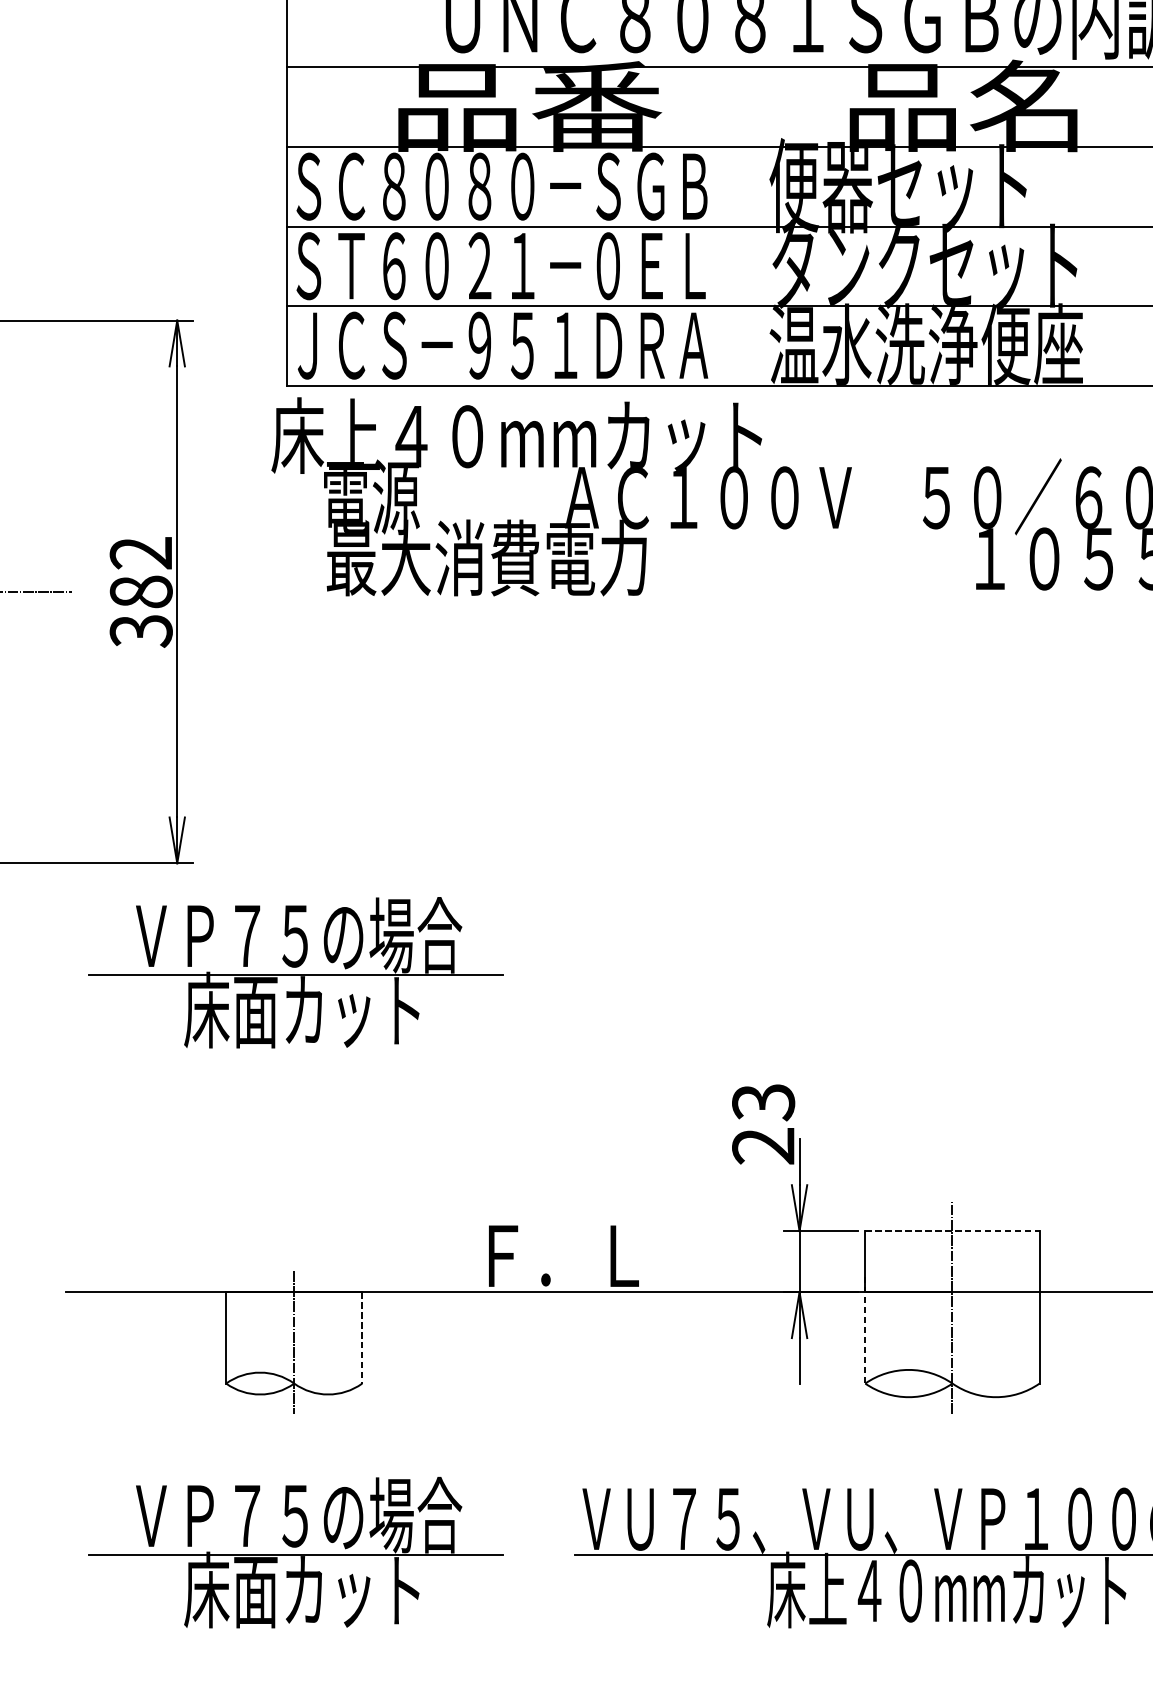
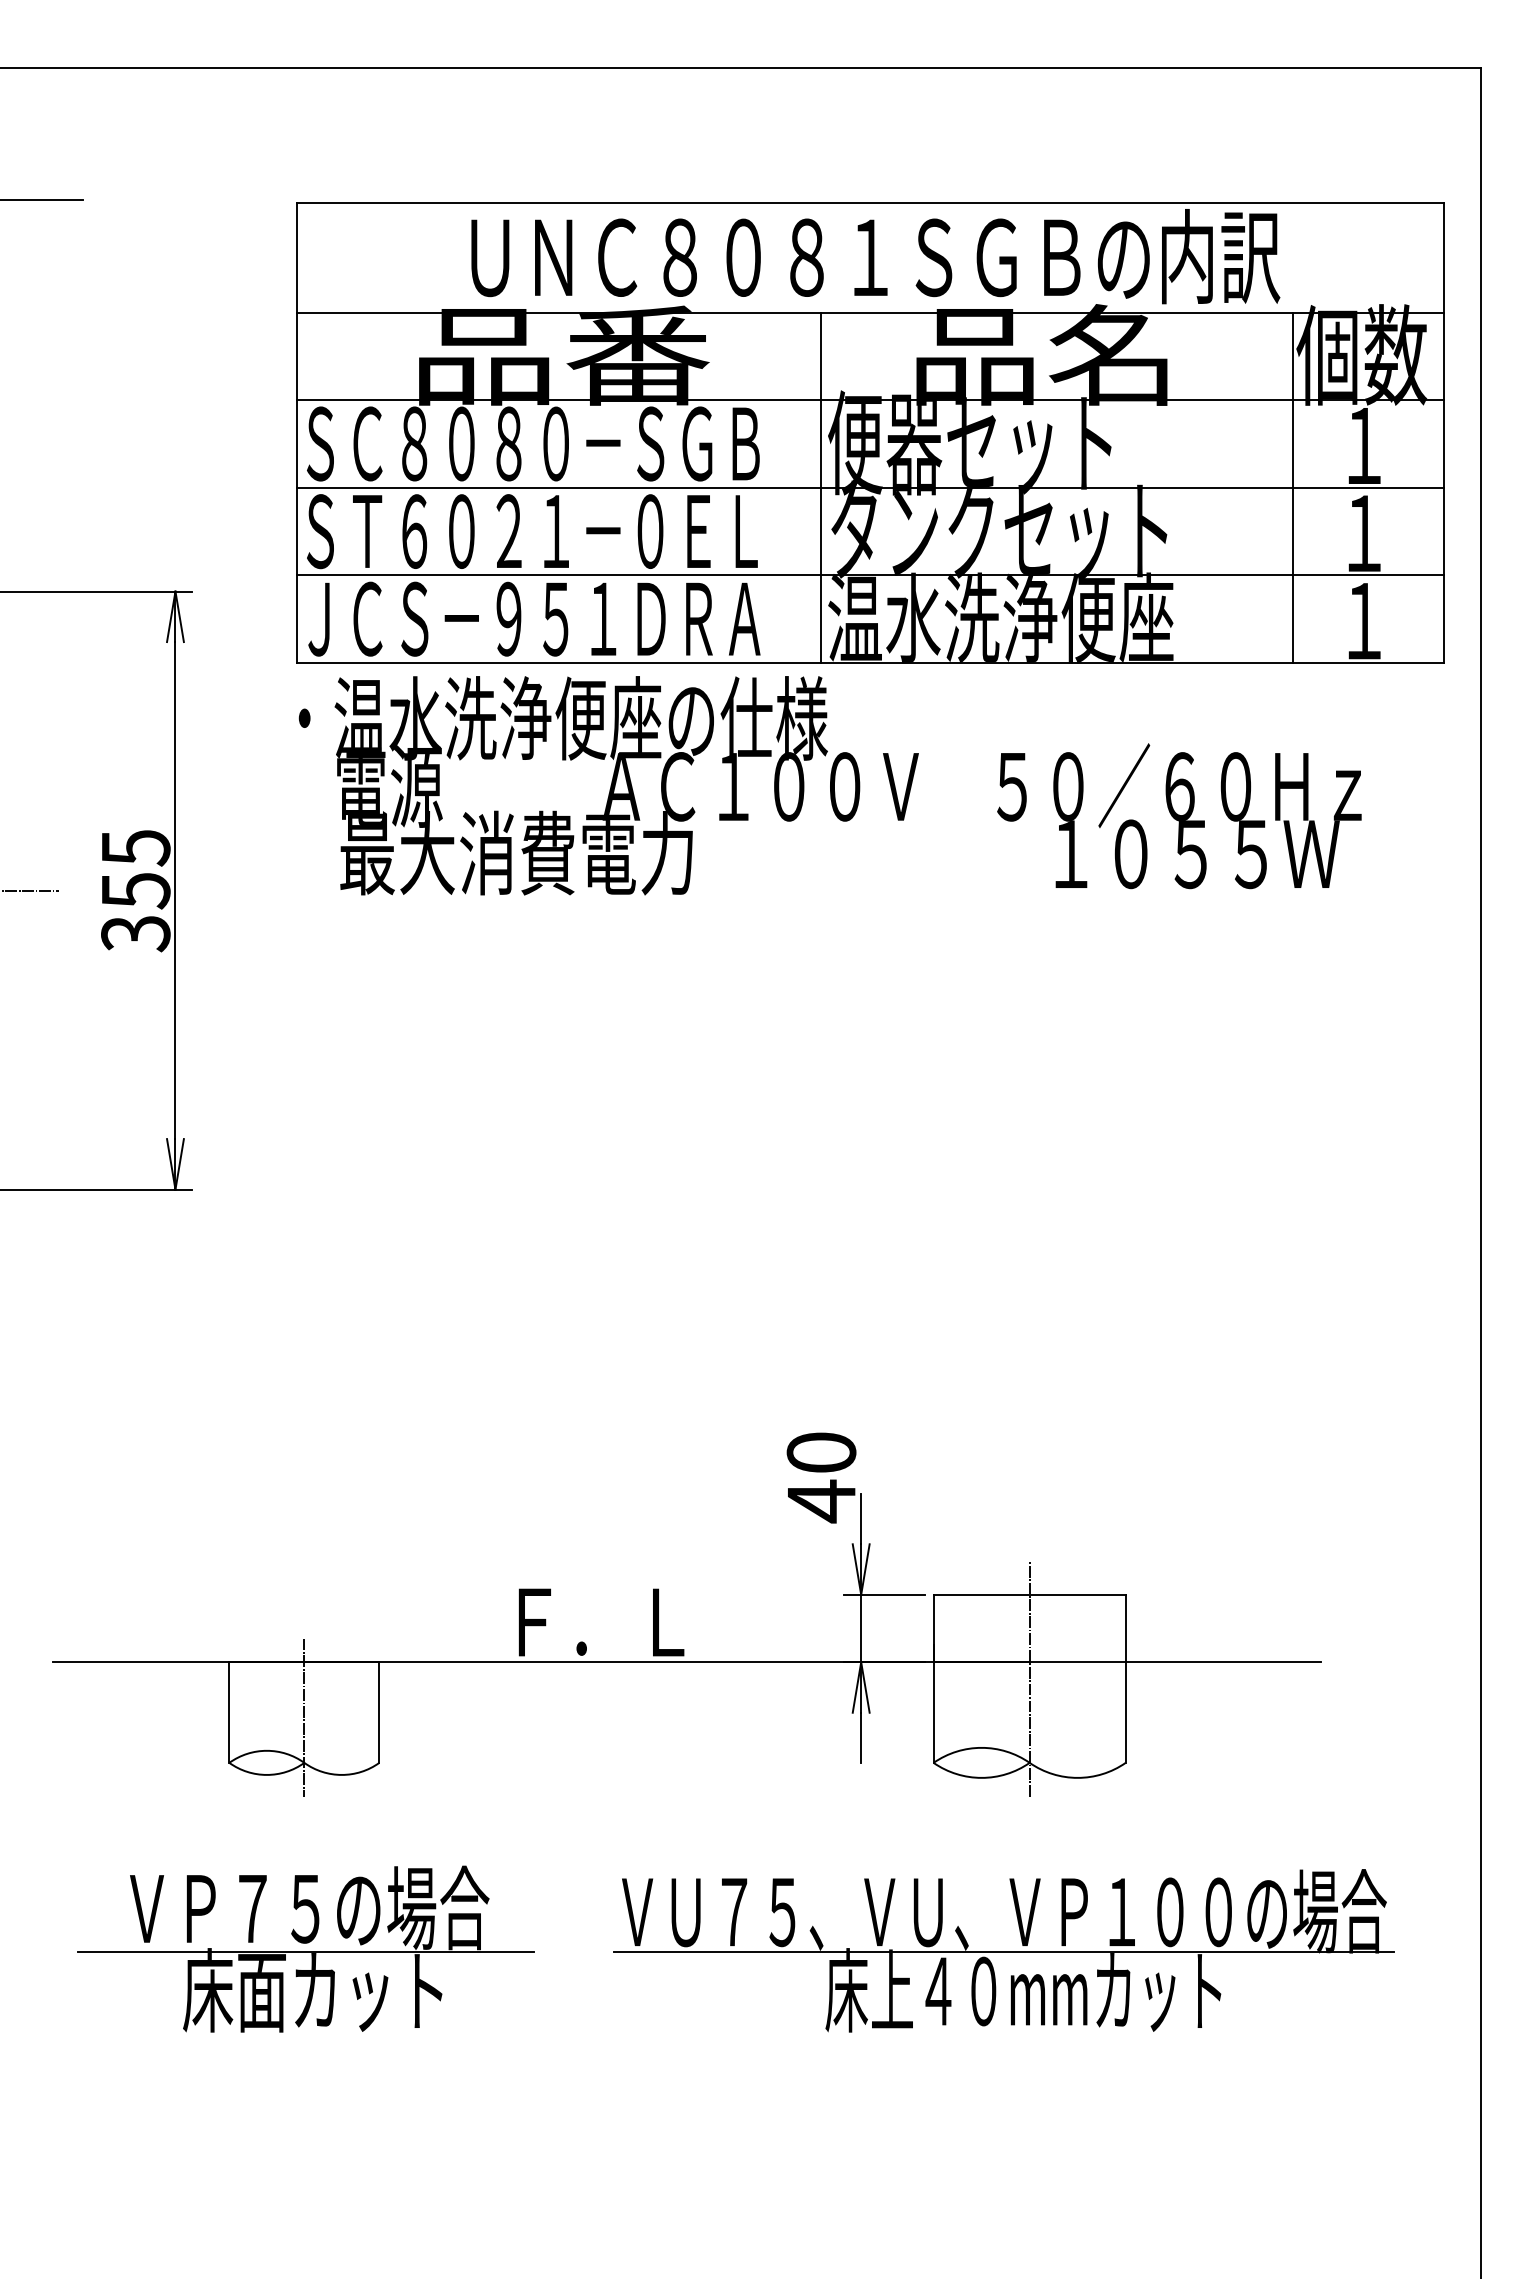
line: (762, 226) -> (820, 487), added
text: (520, 435) -> (553, 718), 床上４０mmカット -> ・温水洗浄便座の仕様
text: (140, 572) -> (135, 869), 382 -> 355
part: (295, 972) -> (305, 1309), removed
text: (763, 1124) -> (821, 1477), 23 -> 40
line: (953, 1230) -> (1030, 1594), dashed -> solid
line: (865, 1330) -> (933, 1704), dashed -> solid
line: (362, 1338) -> (379, 1713), dashed -> solid

